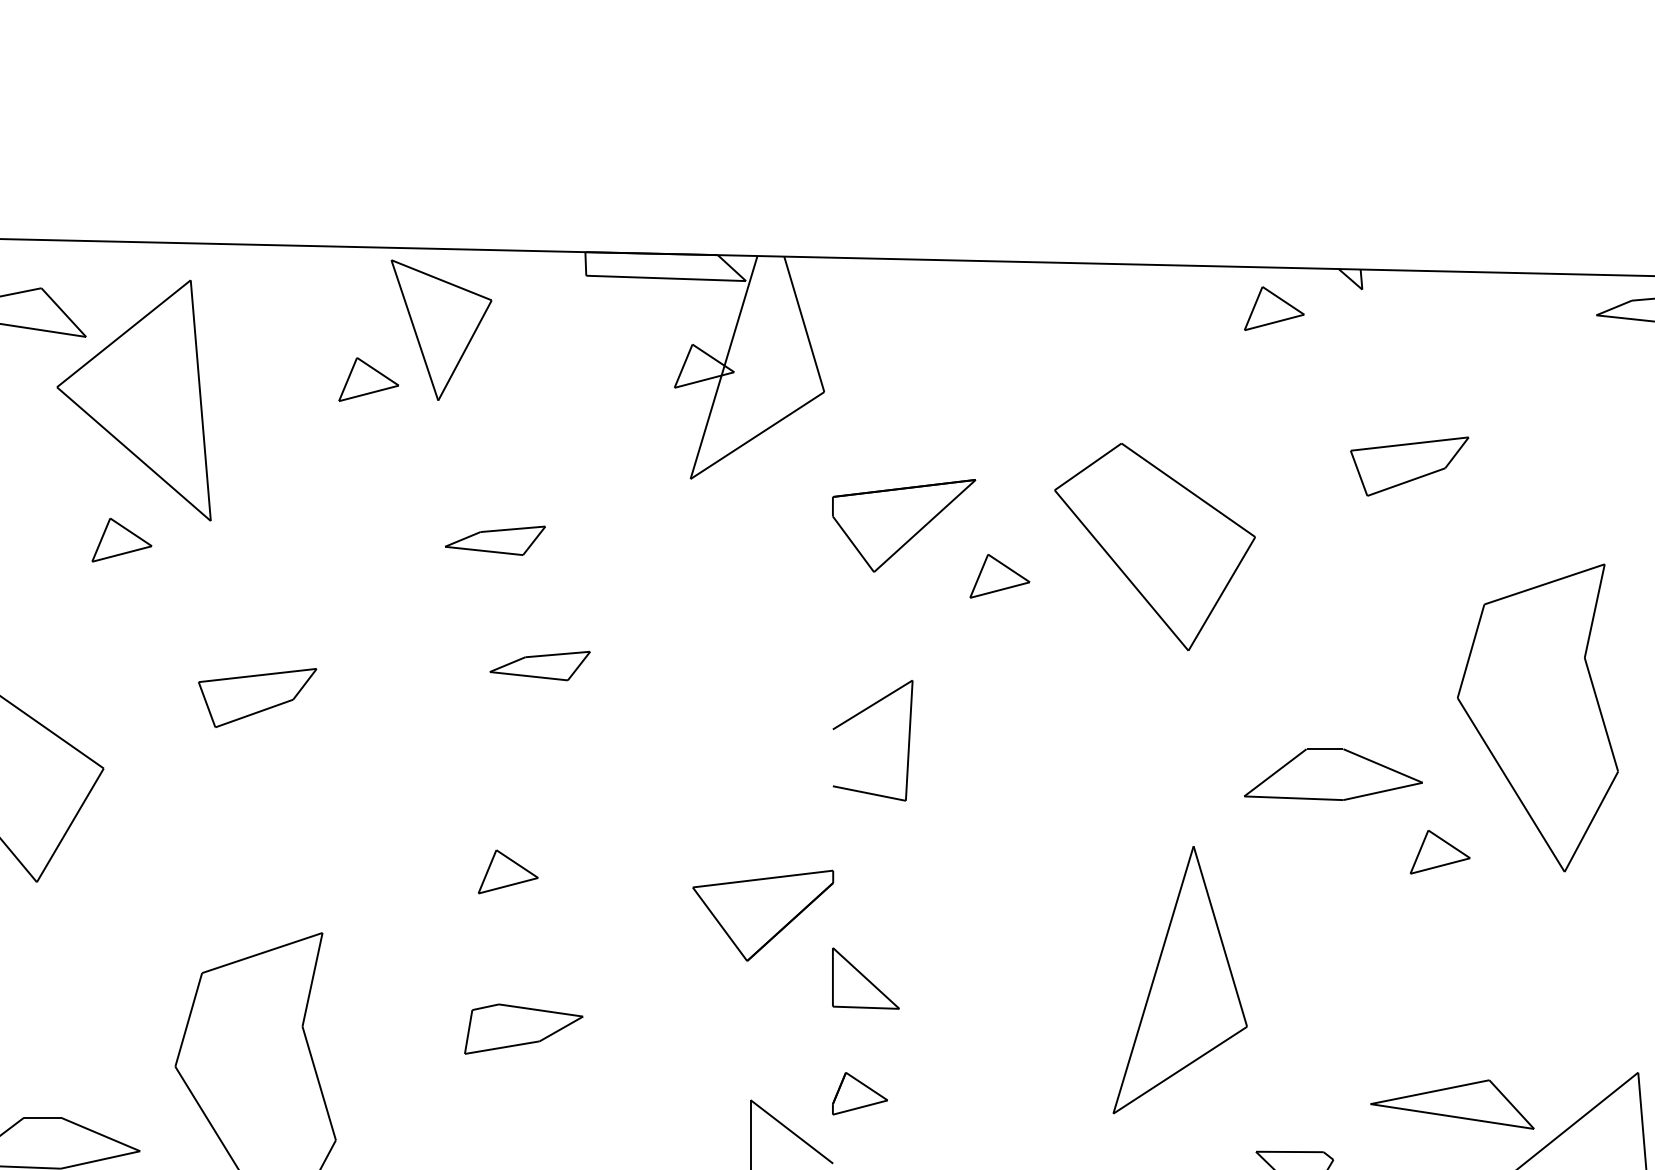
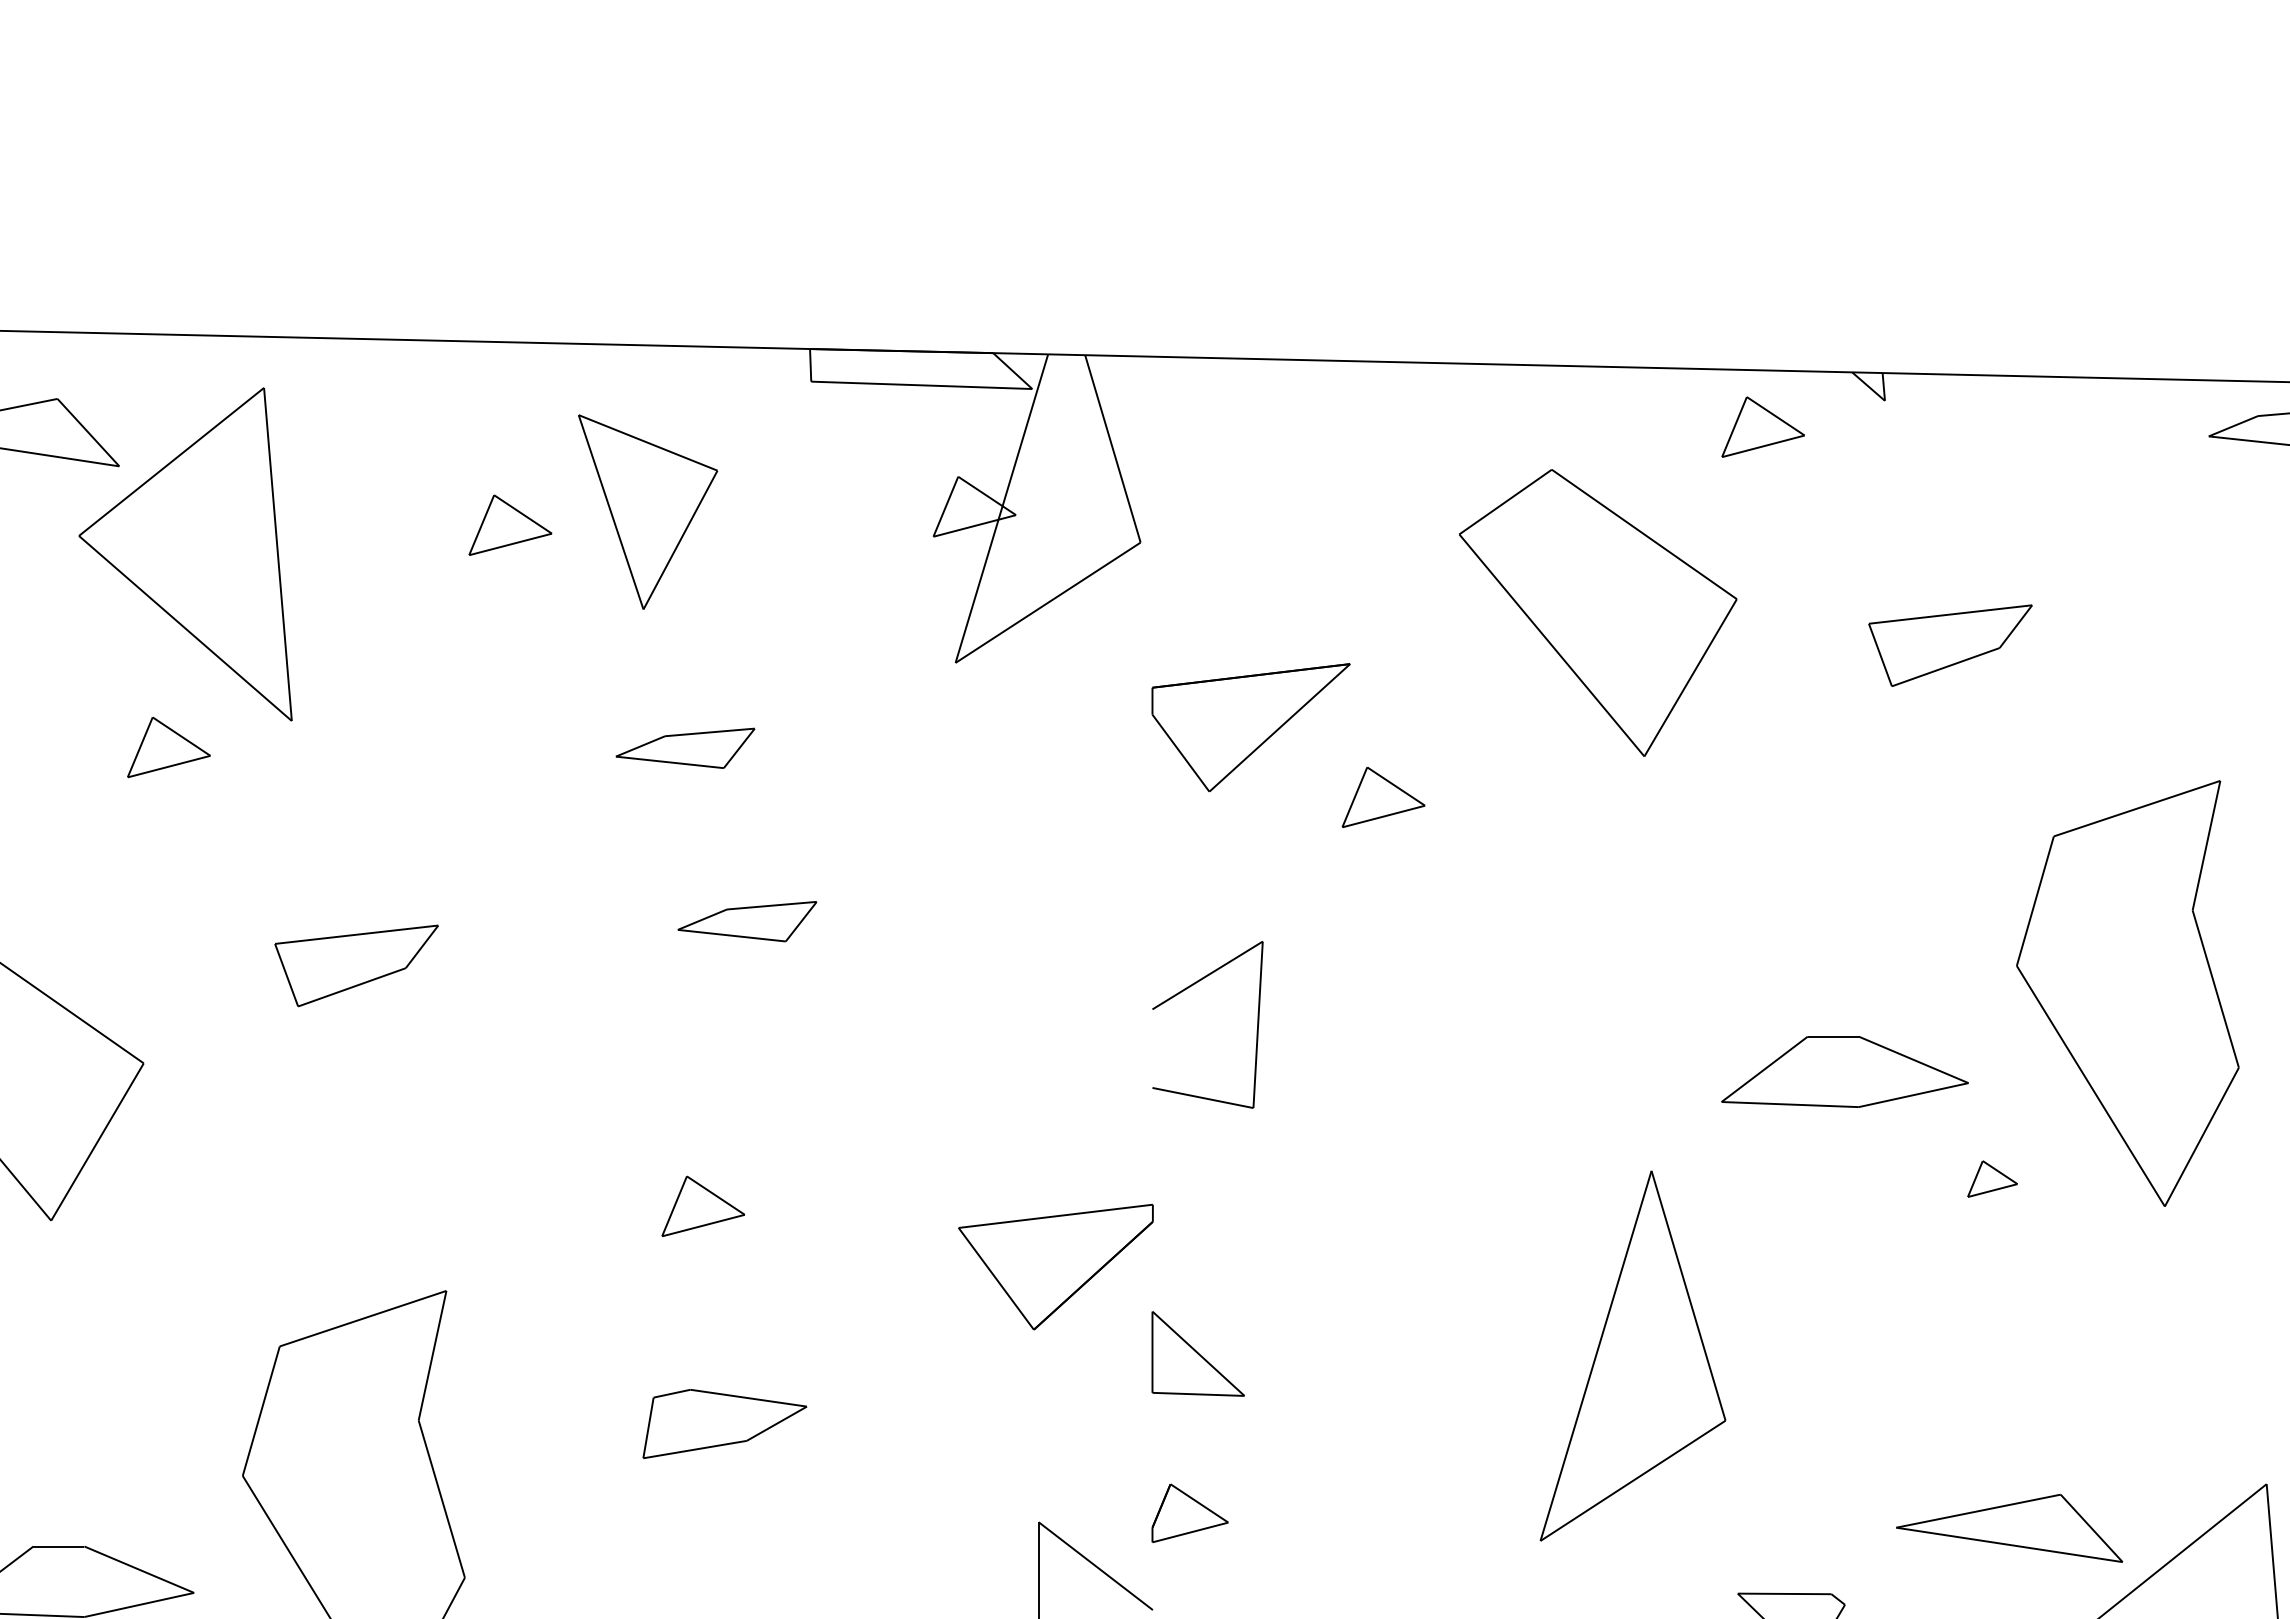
part: (441, 329) -> (648, 511), moved
part: (1155, 546) -> (1598, 612), moved
part: (1440, 851) -> (1992, 1178), size x0.6

